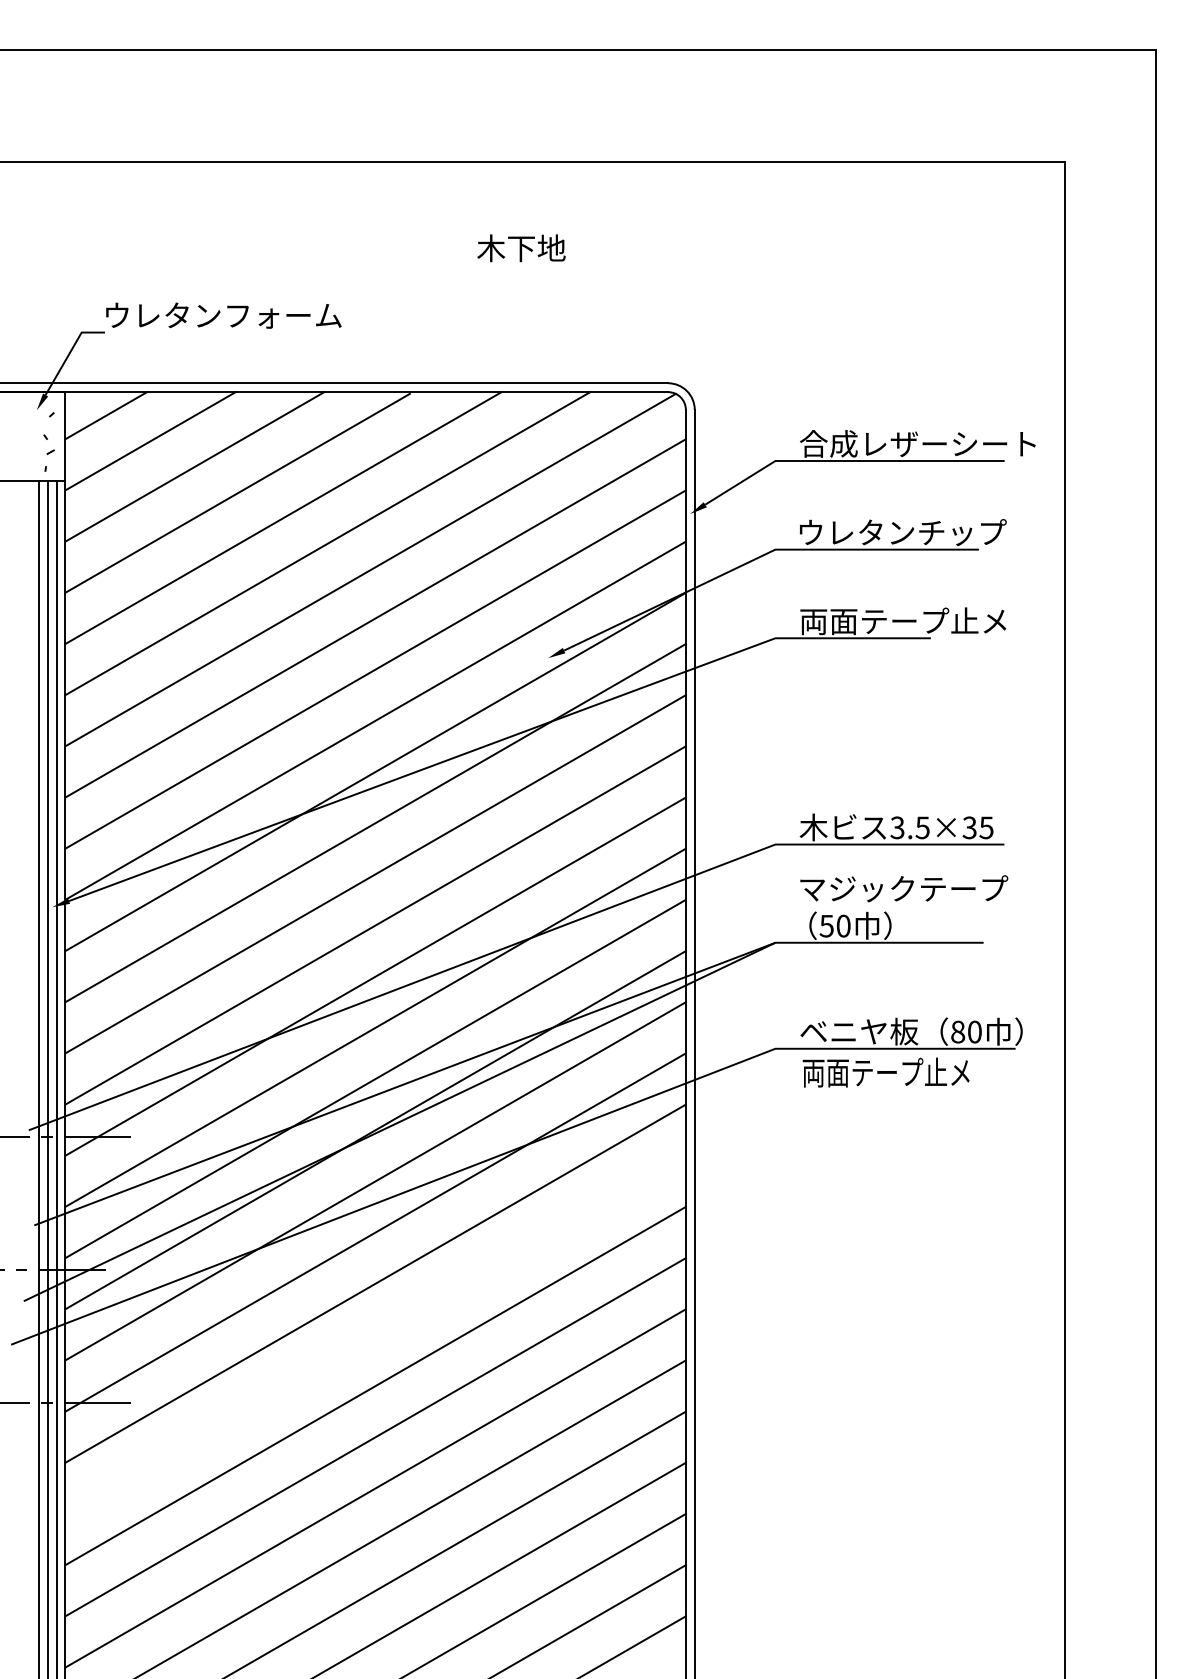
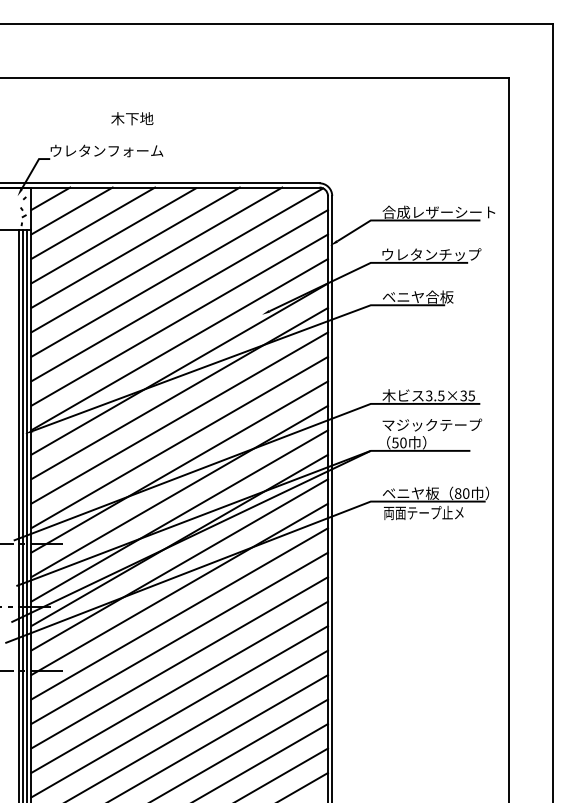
text: (521, 247) -> (132, 118), moved
text: (902, 619) -> (431, 296), 両面テープ止メ -> ベニヤ合板
line: (375, 1335) -> (179, 638), added

